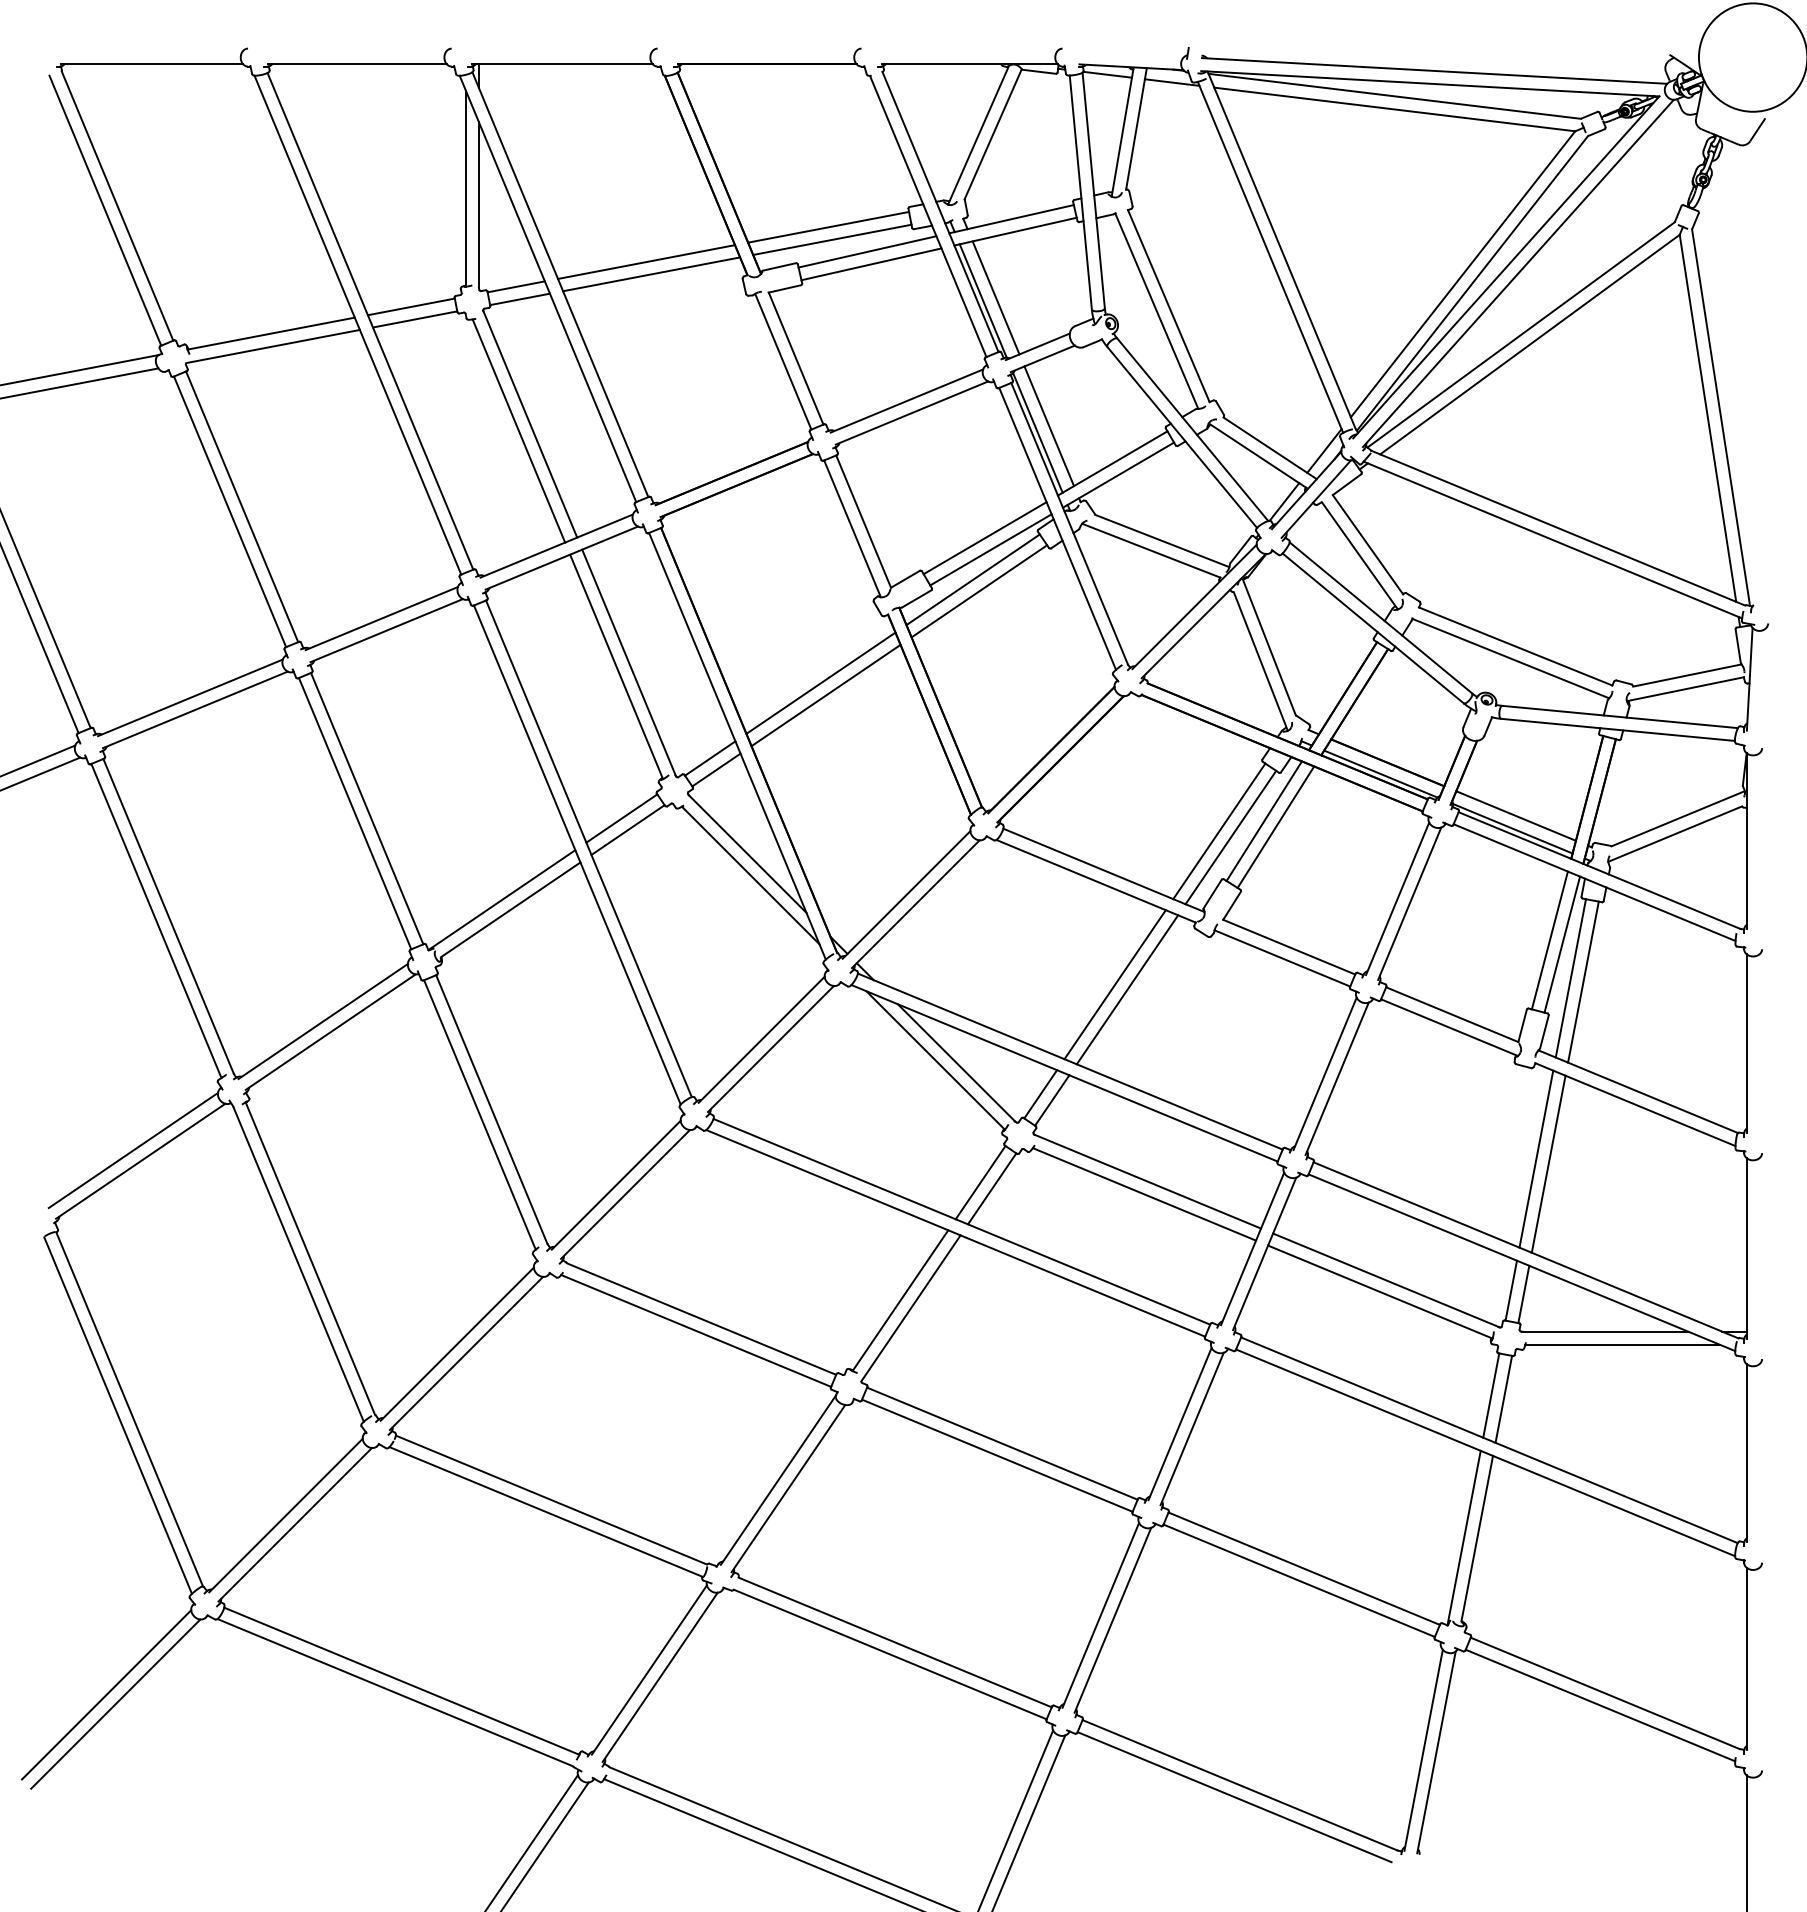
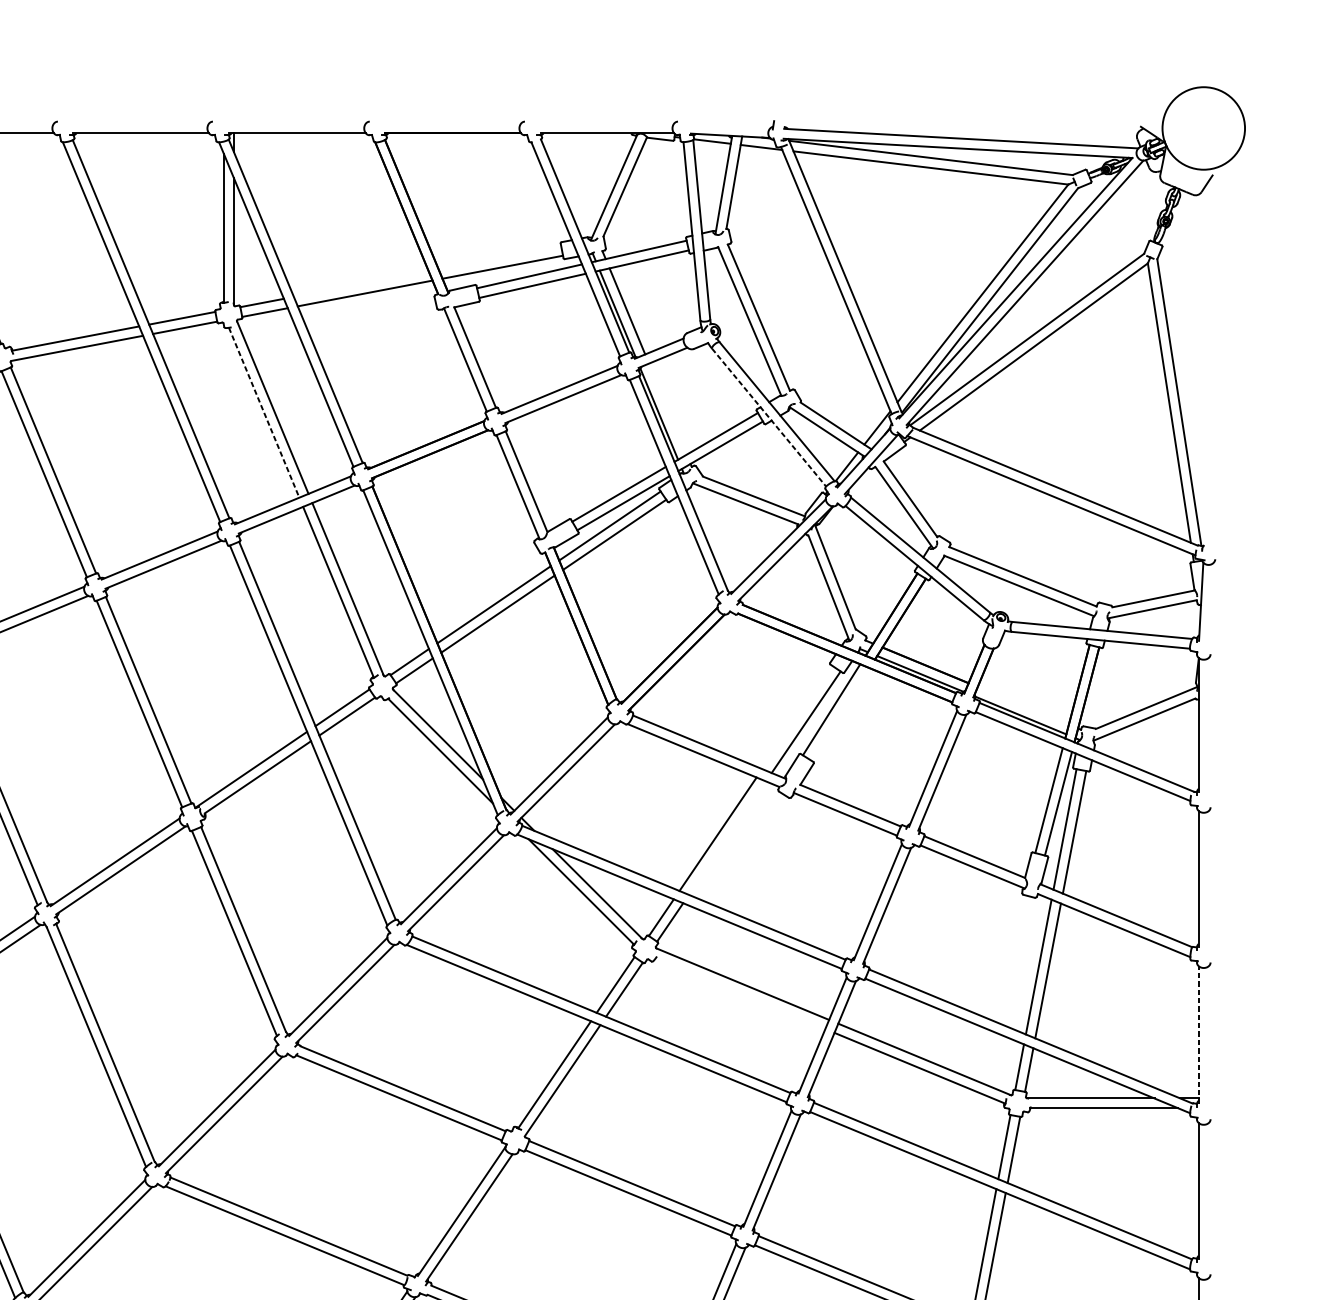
line: (828, 226) -> (499, 257), removed
line: (646, 261) -> (361, 283), removed
line: (1049, 426) -> (668, 409), removed
line: (518, 431) -> (263, 413), solid -> dashed
line: (1182, 437) -> (769, 417), solid -> dashed
line: (1515, 815) -> (1022, 705), removed
line: (1275, 826) -> (840, 713), removed
line: (1219, 831) -> (797, 717), removed
line: (1127, 989) -> (727, 837), removed
line: (1144, 1194) -> (740, 994), removed
line: (1746, 1247) -> (1198, 1034), solid -> dashed

